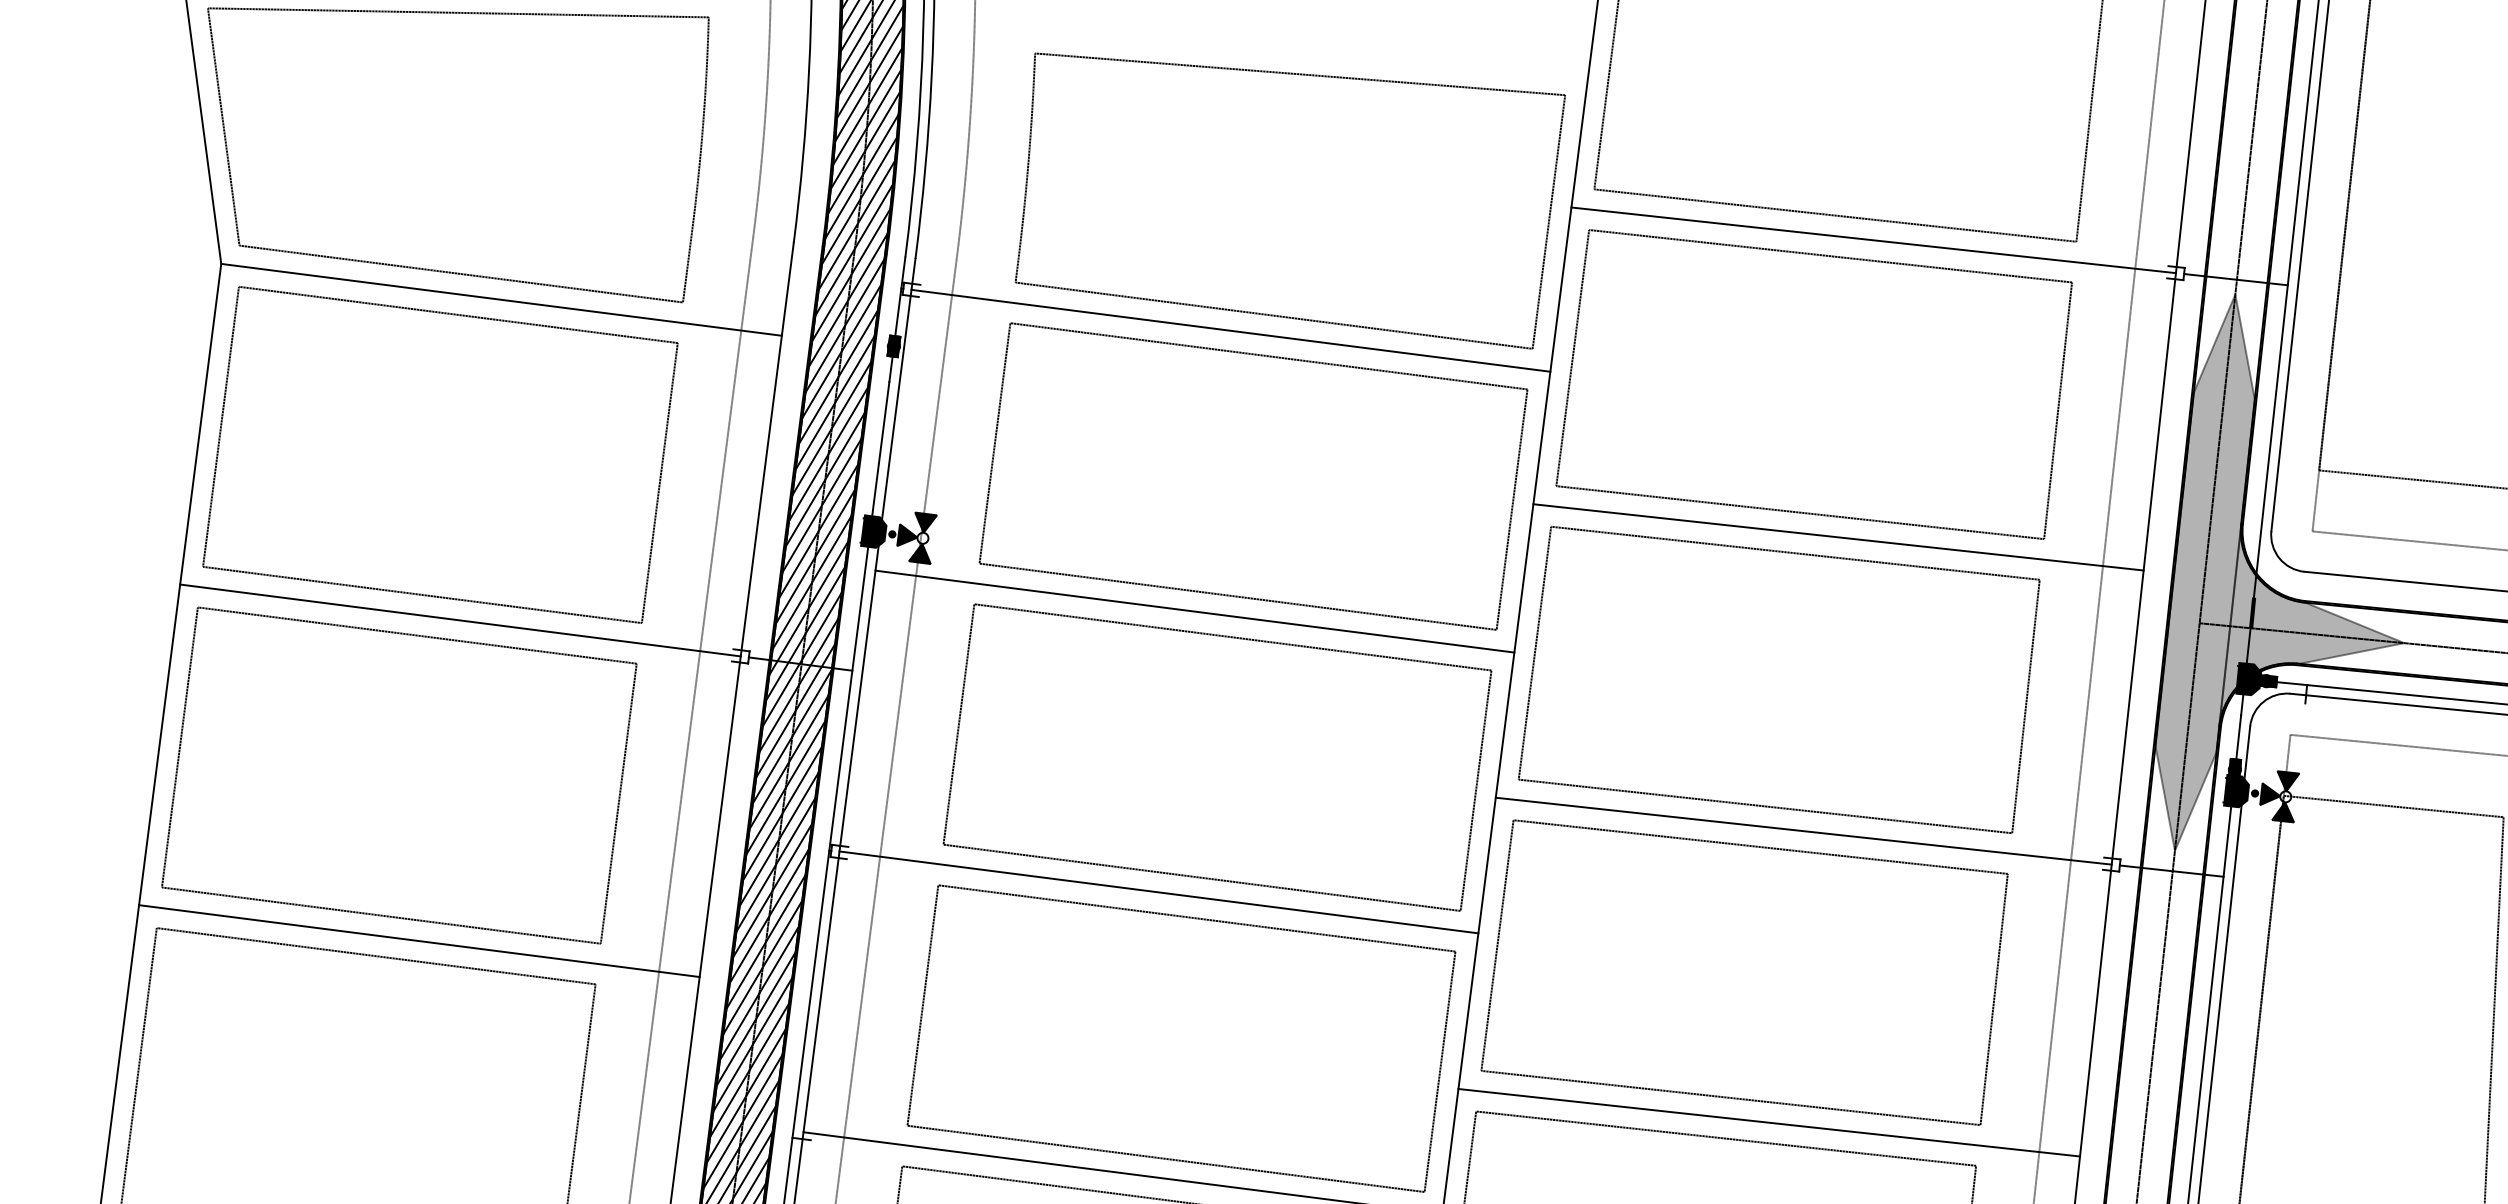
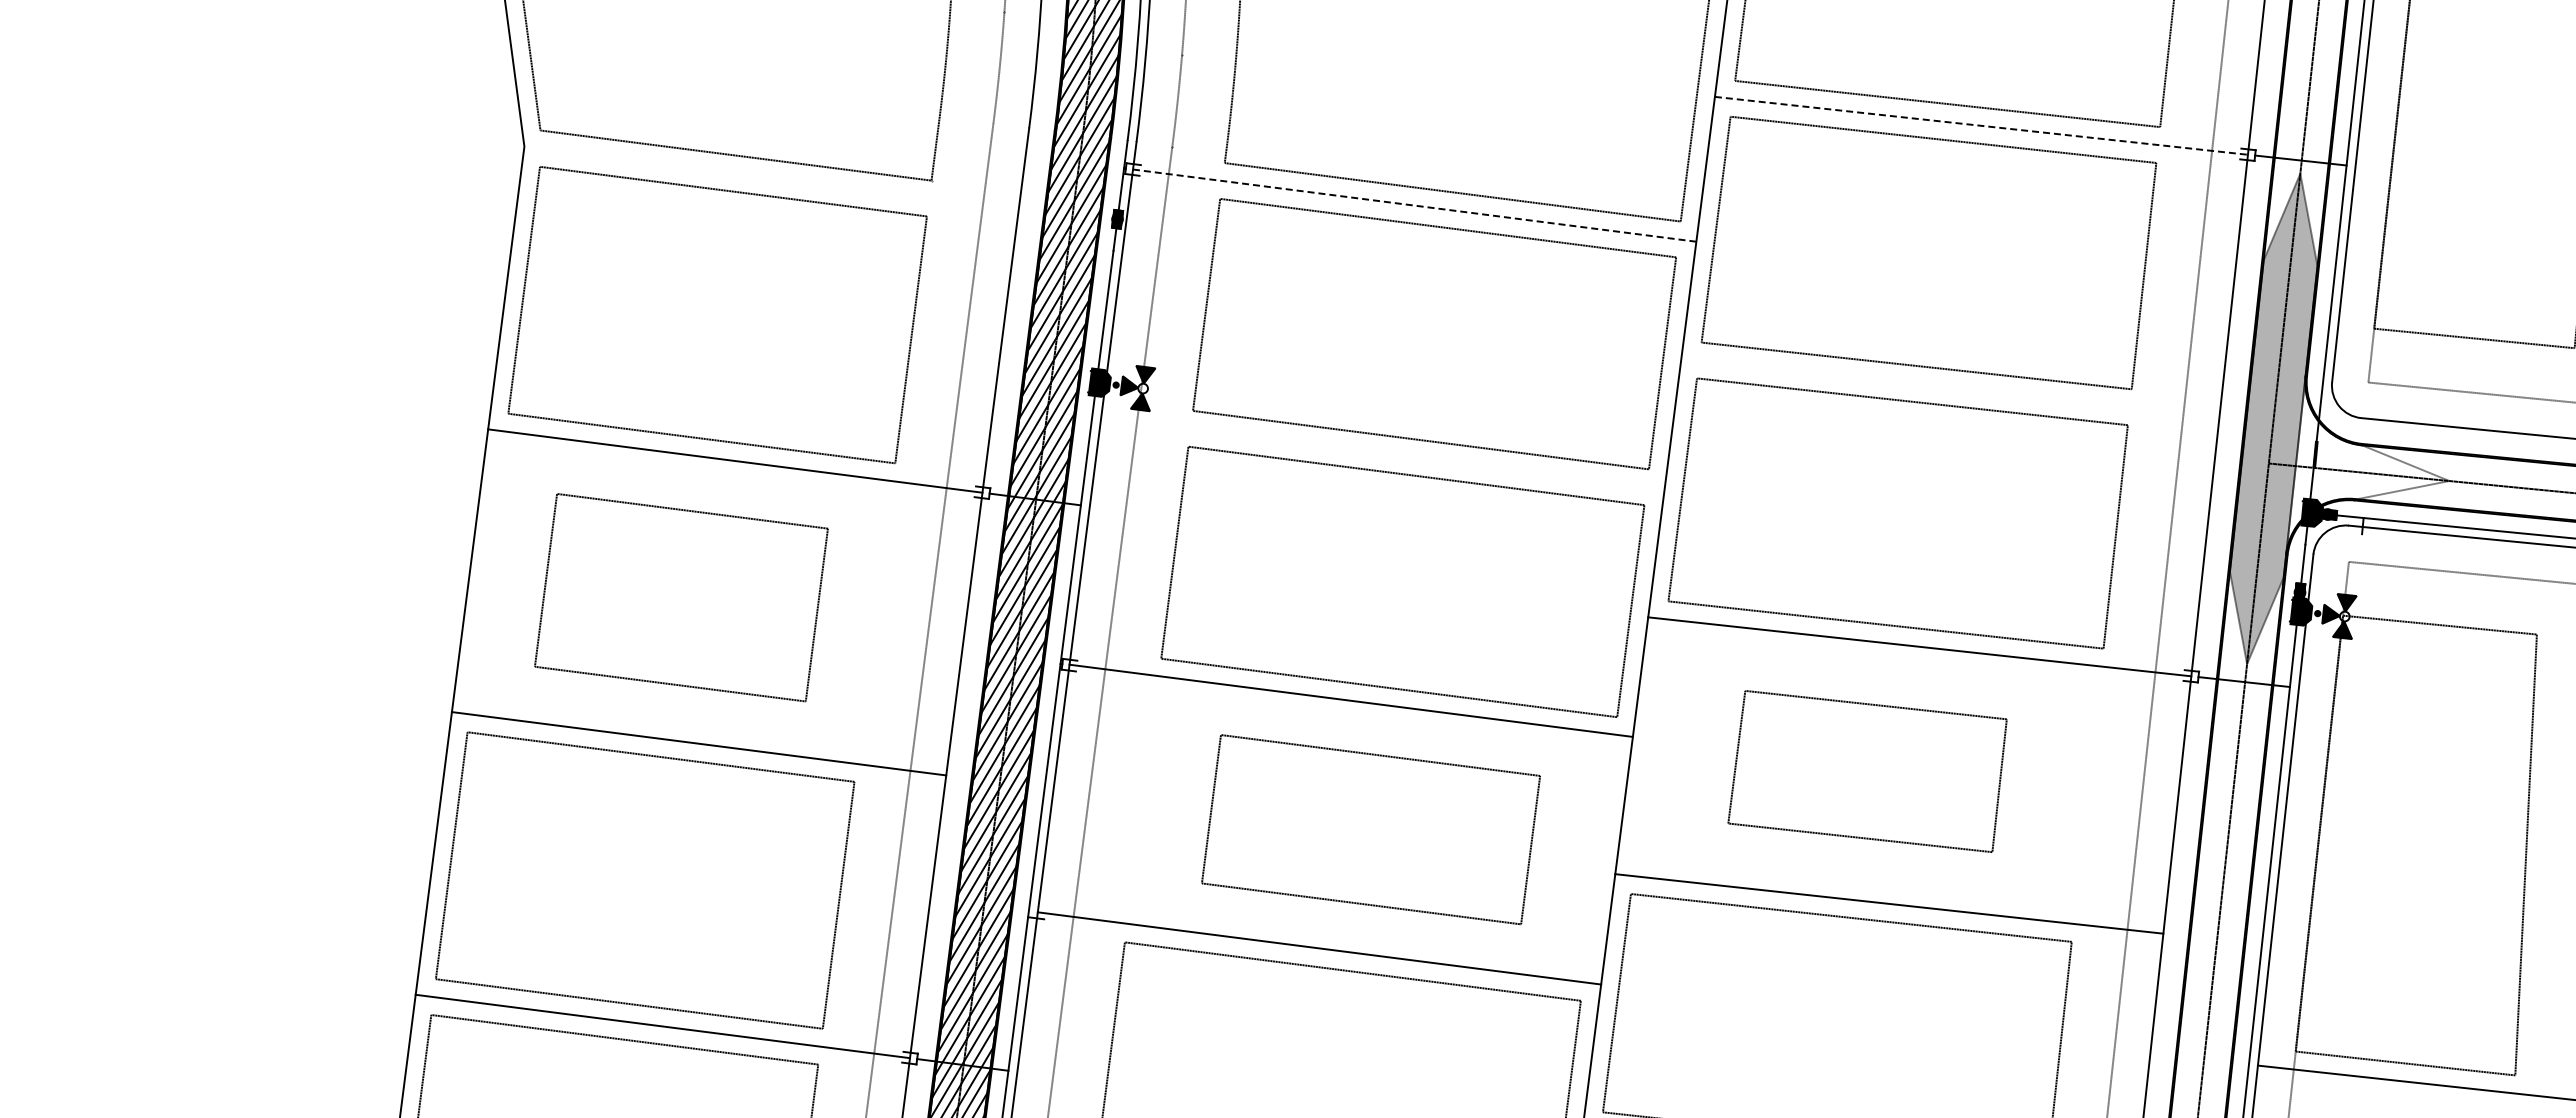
line: (1873, 239) -> (1981, 125), solid -> dashed
line: (501, 300) -> (771, 178), removed
line: (1230, 330) -> (1414, 205), solid -> dashed
line: (1838, 537) -> (1950, 387), removed
line: (1194, 611) -> (1382, 453), removed
fill: (2311, 625) -> (2367, 465), removed
part: (399, 775) -> (681, 597), size x0.7
part: (1744, 972) -> (1867, 771), size x0.6
part: (1180, 1038) -> (1370, 829), size x0.7

